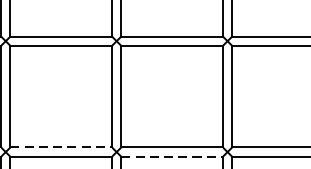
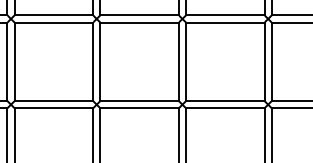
line: (62, 147) -> (140, 101), dashed -> solid
line: (172, 157) -> (225, 108), dashed -> solid

